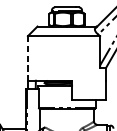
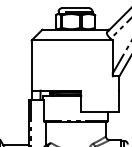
line: (27, 59) -> (31, 66), dashed -> solid

